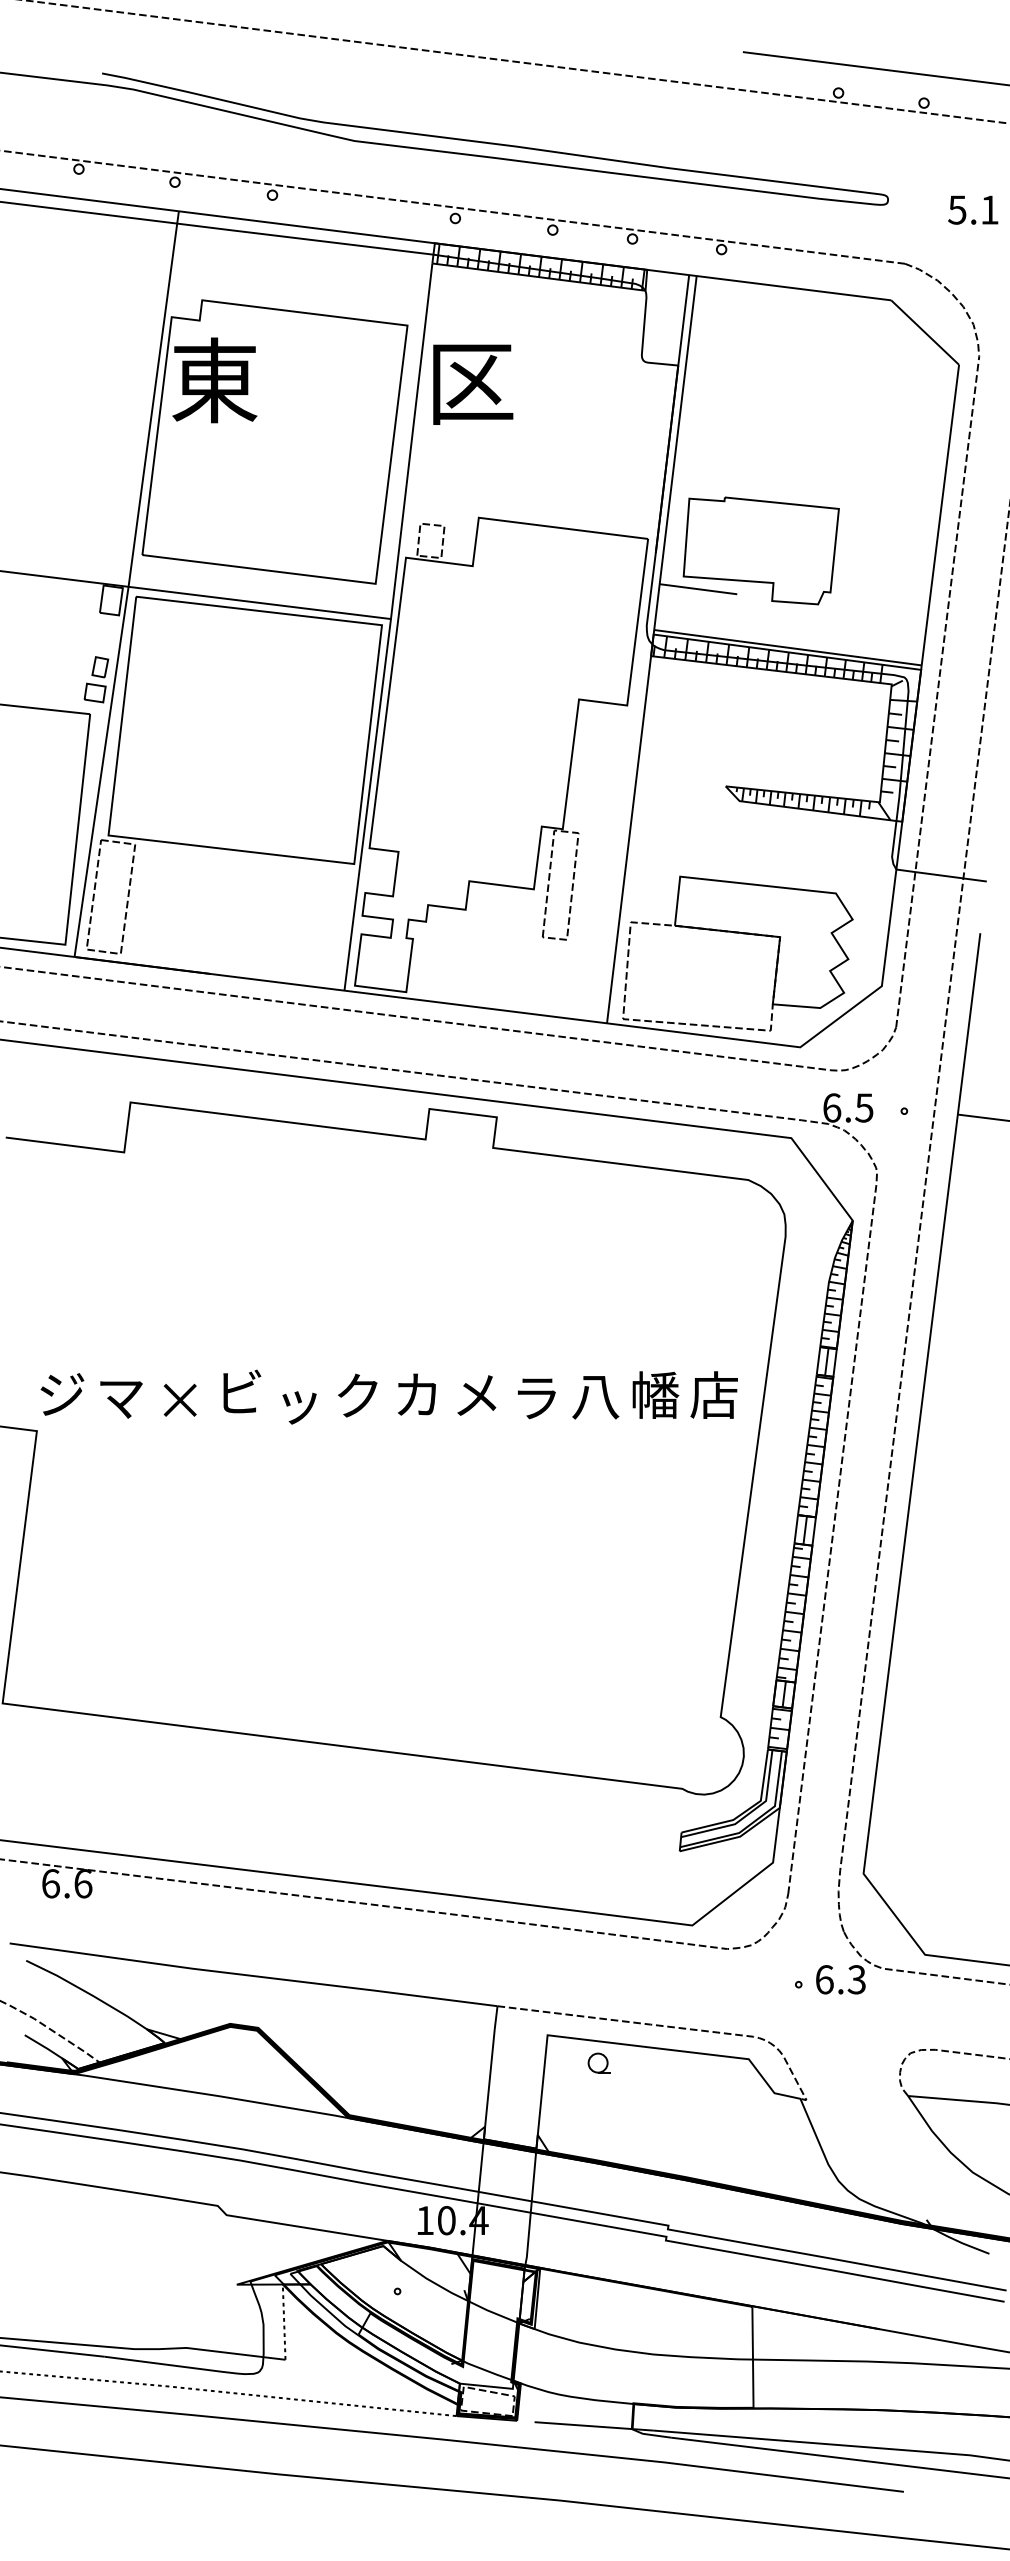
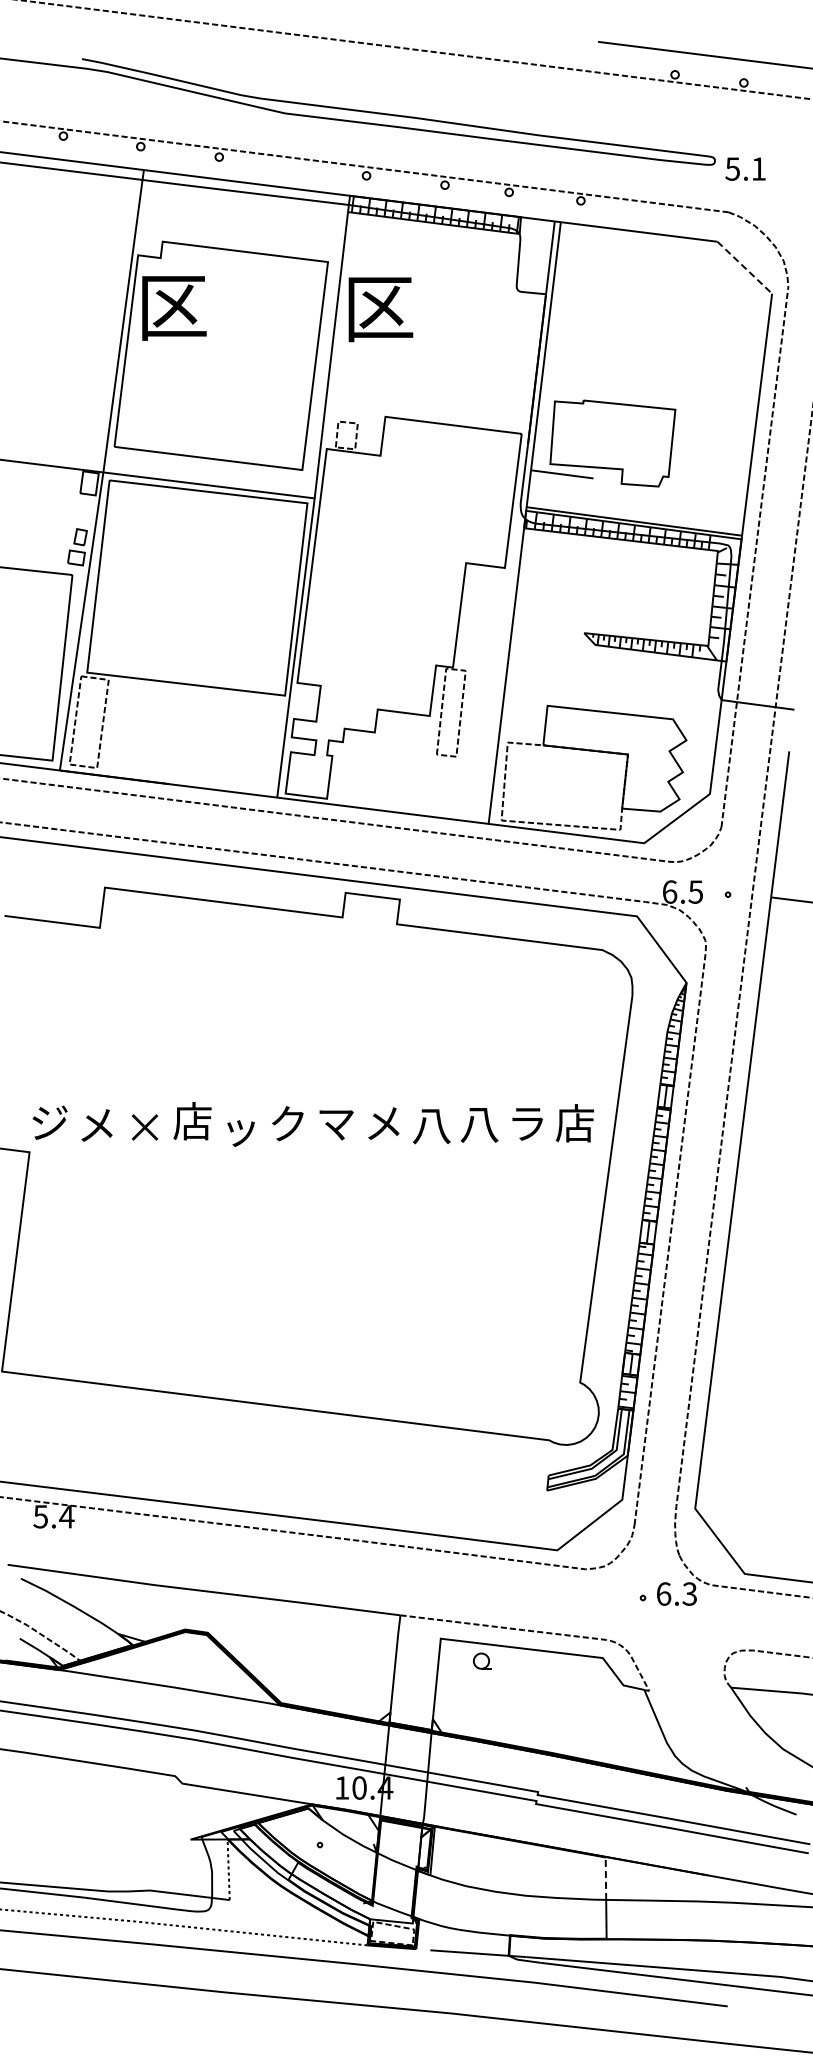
text: (973, 209) -> (745, 168), moved
line: (924, 332) -> (744, 267), solid -> dashed
text: (214, 379) -> (172, 305), 東 -> 区
text: (239, 1392) -> (192, 1121), ビ -> 店
text: (418, 1395) -> (336, 1123), カ -> マ
text: (655, 1395) -> (527, 1123), 幡 -> ラ
text: (121, 1397) -> (97, 1125), マ -> メ
text: (536, 1399) -> (431, 1126), ラ -> 八
text: (66, 1883) -> (53, 1516), 6.6 -> 5.4
line: (752, 2334) -> (605, 1879), solid -> dashed

